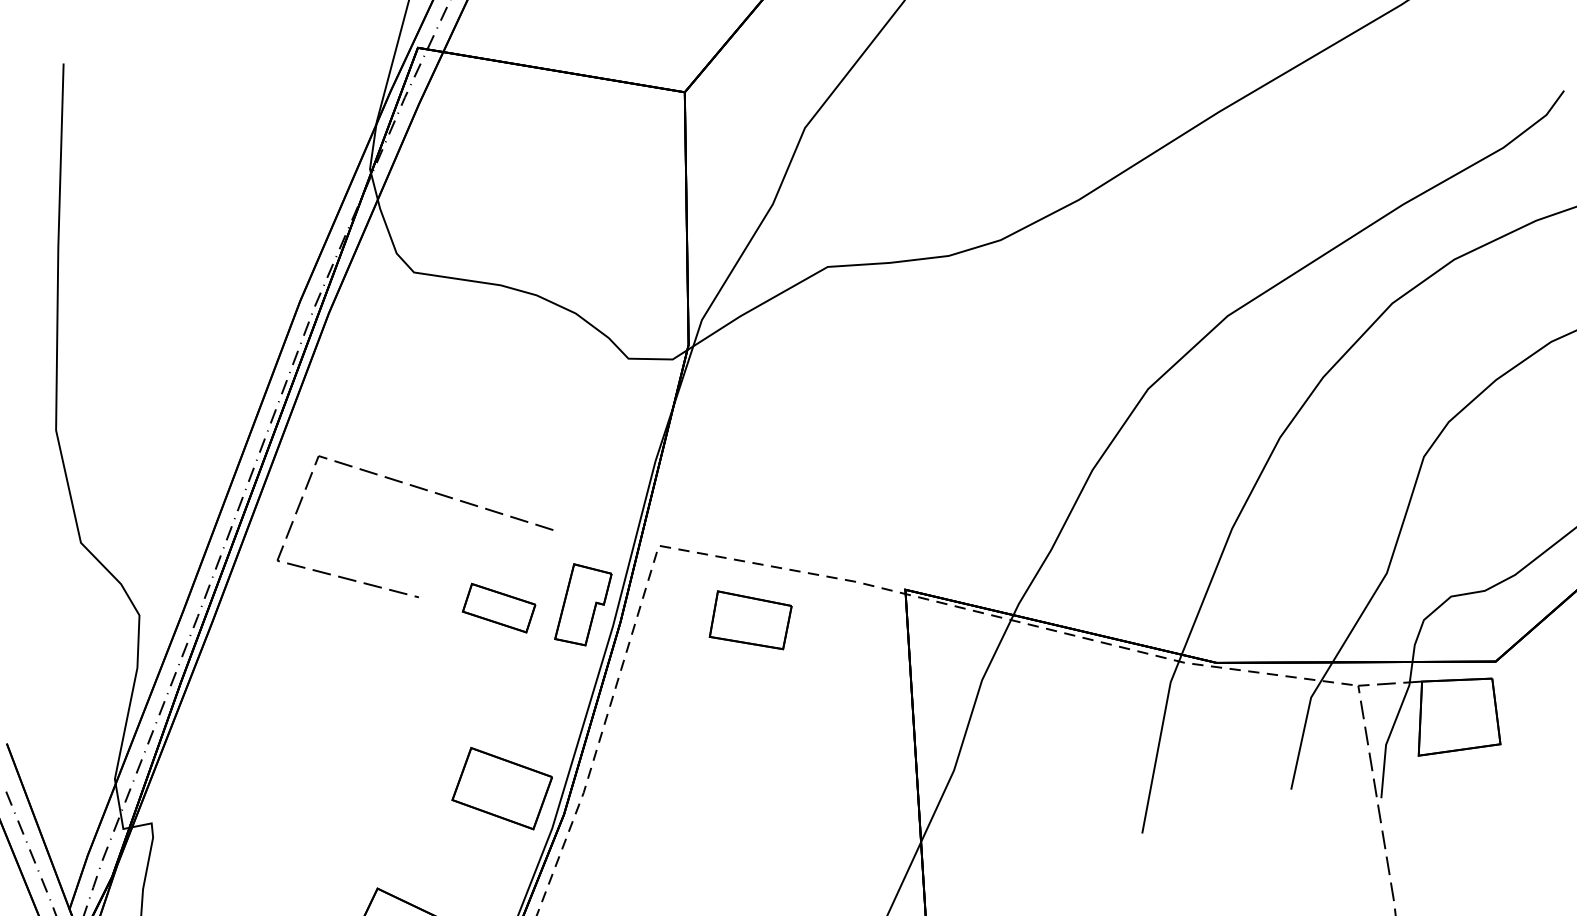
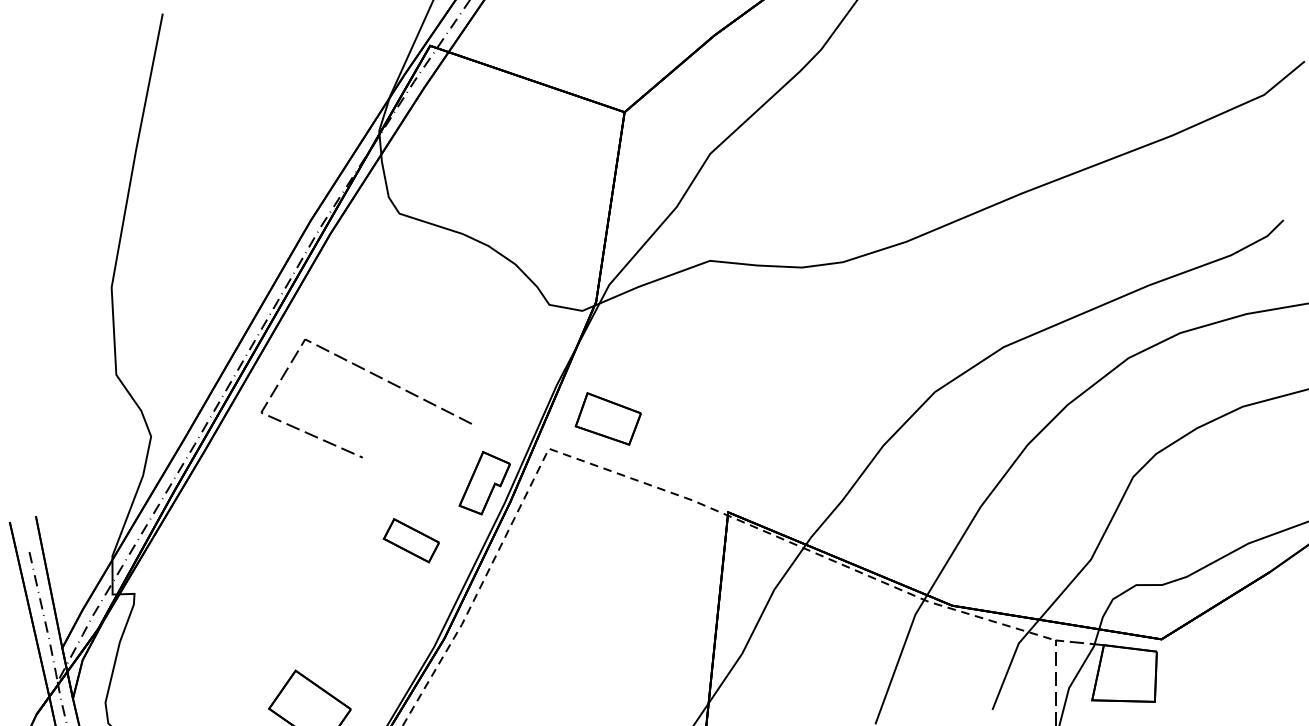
part: (497, 608) -> (410, 540), moved
part: (749, 619) -> (607, 418), moved
part: (501, 789) -> (400, 611), removed

